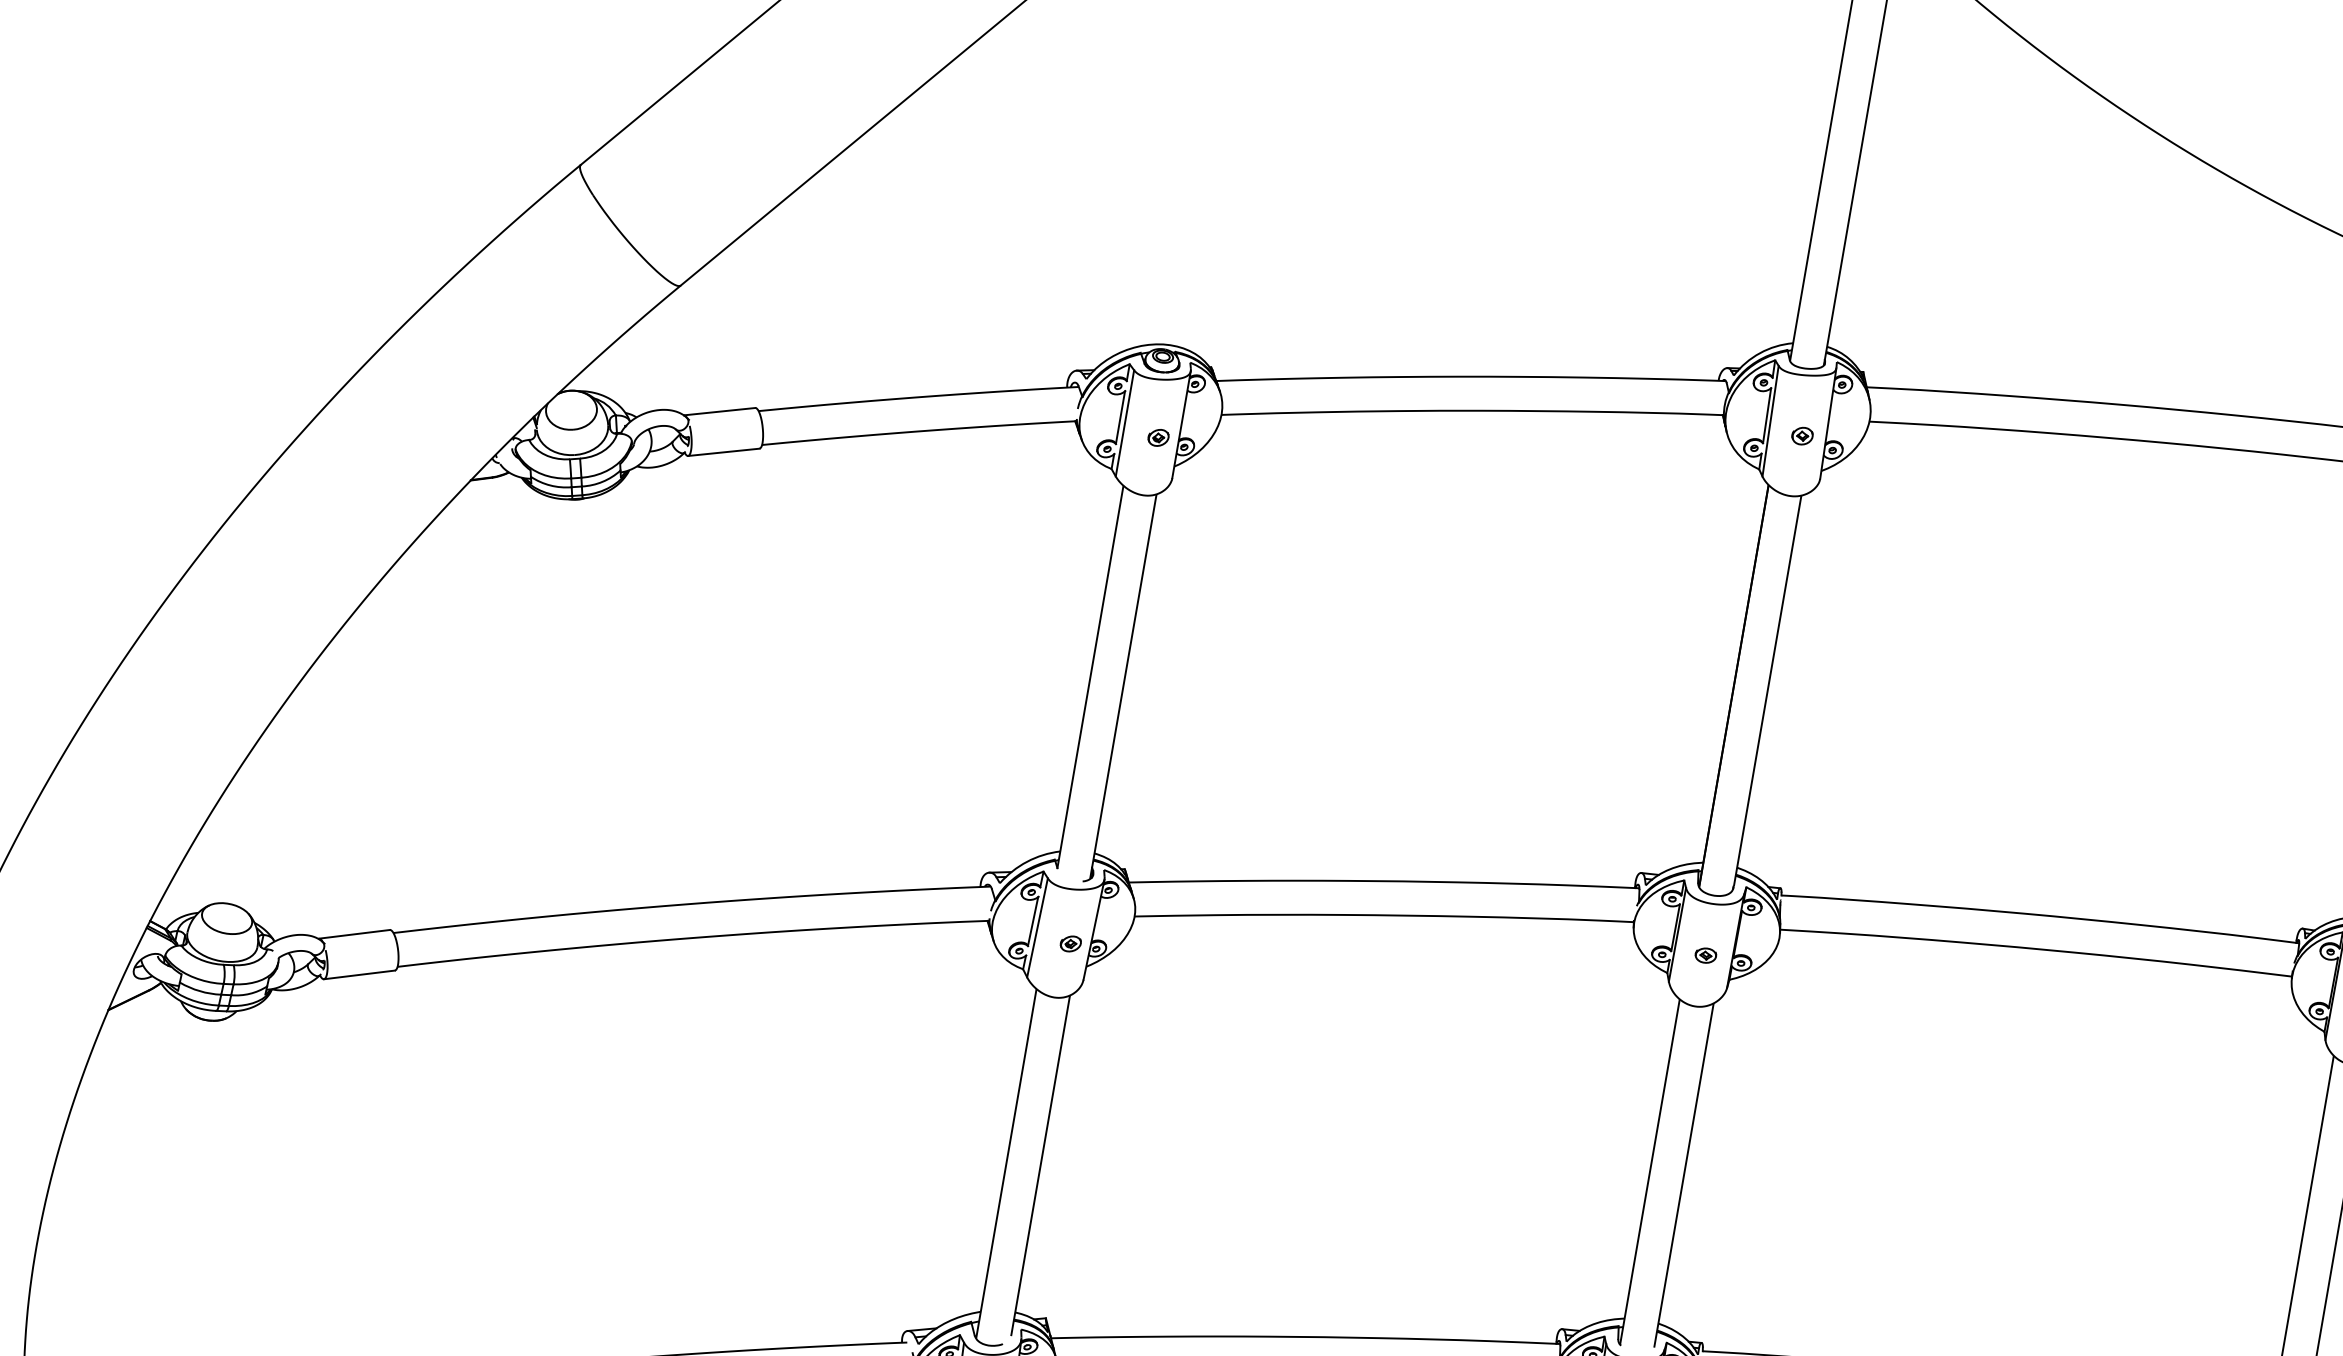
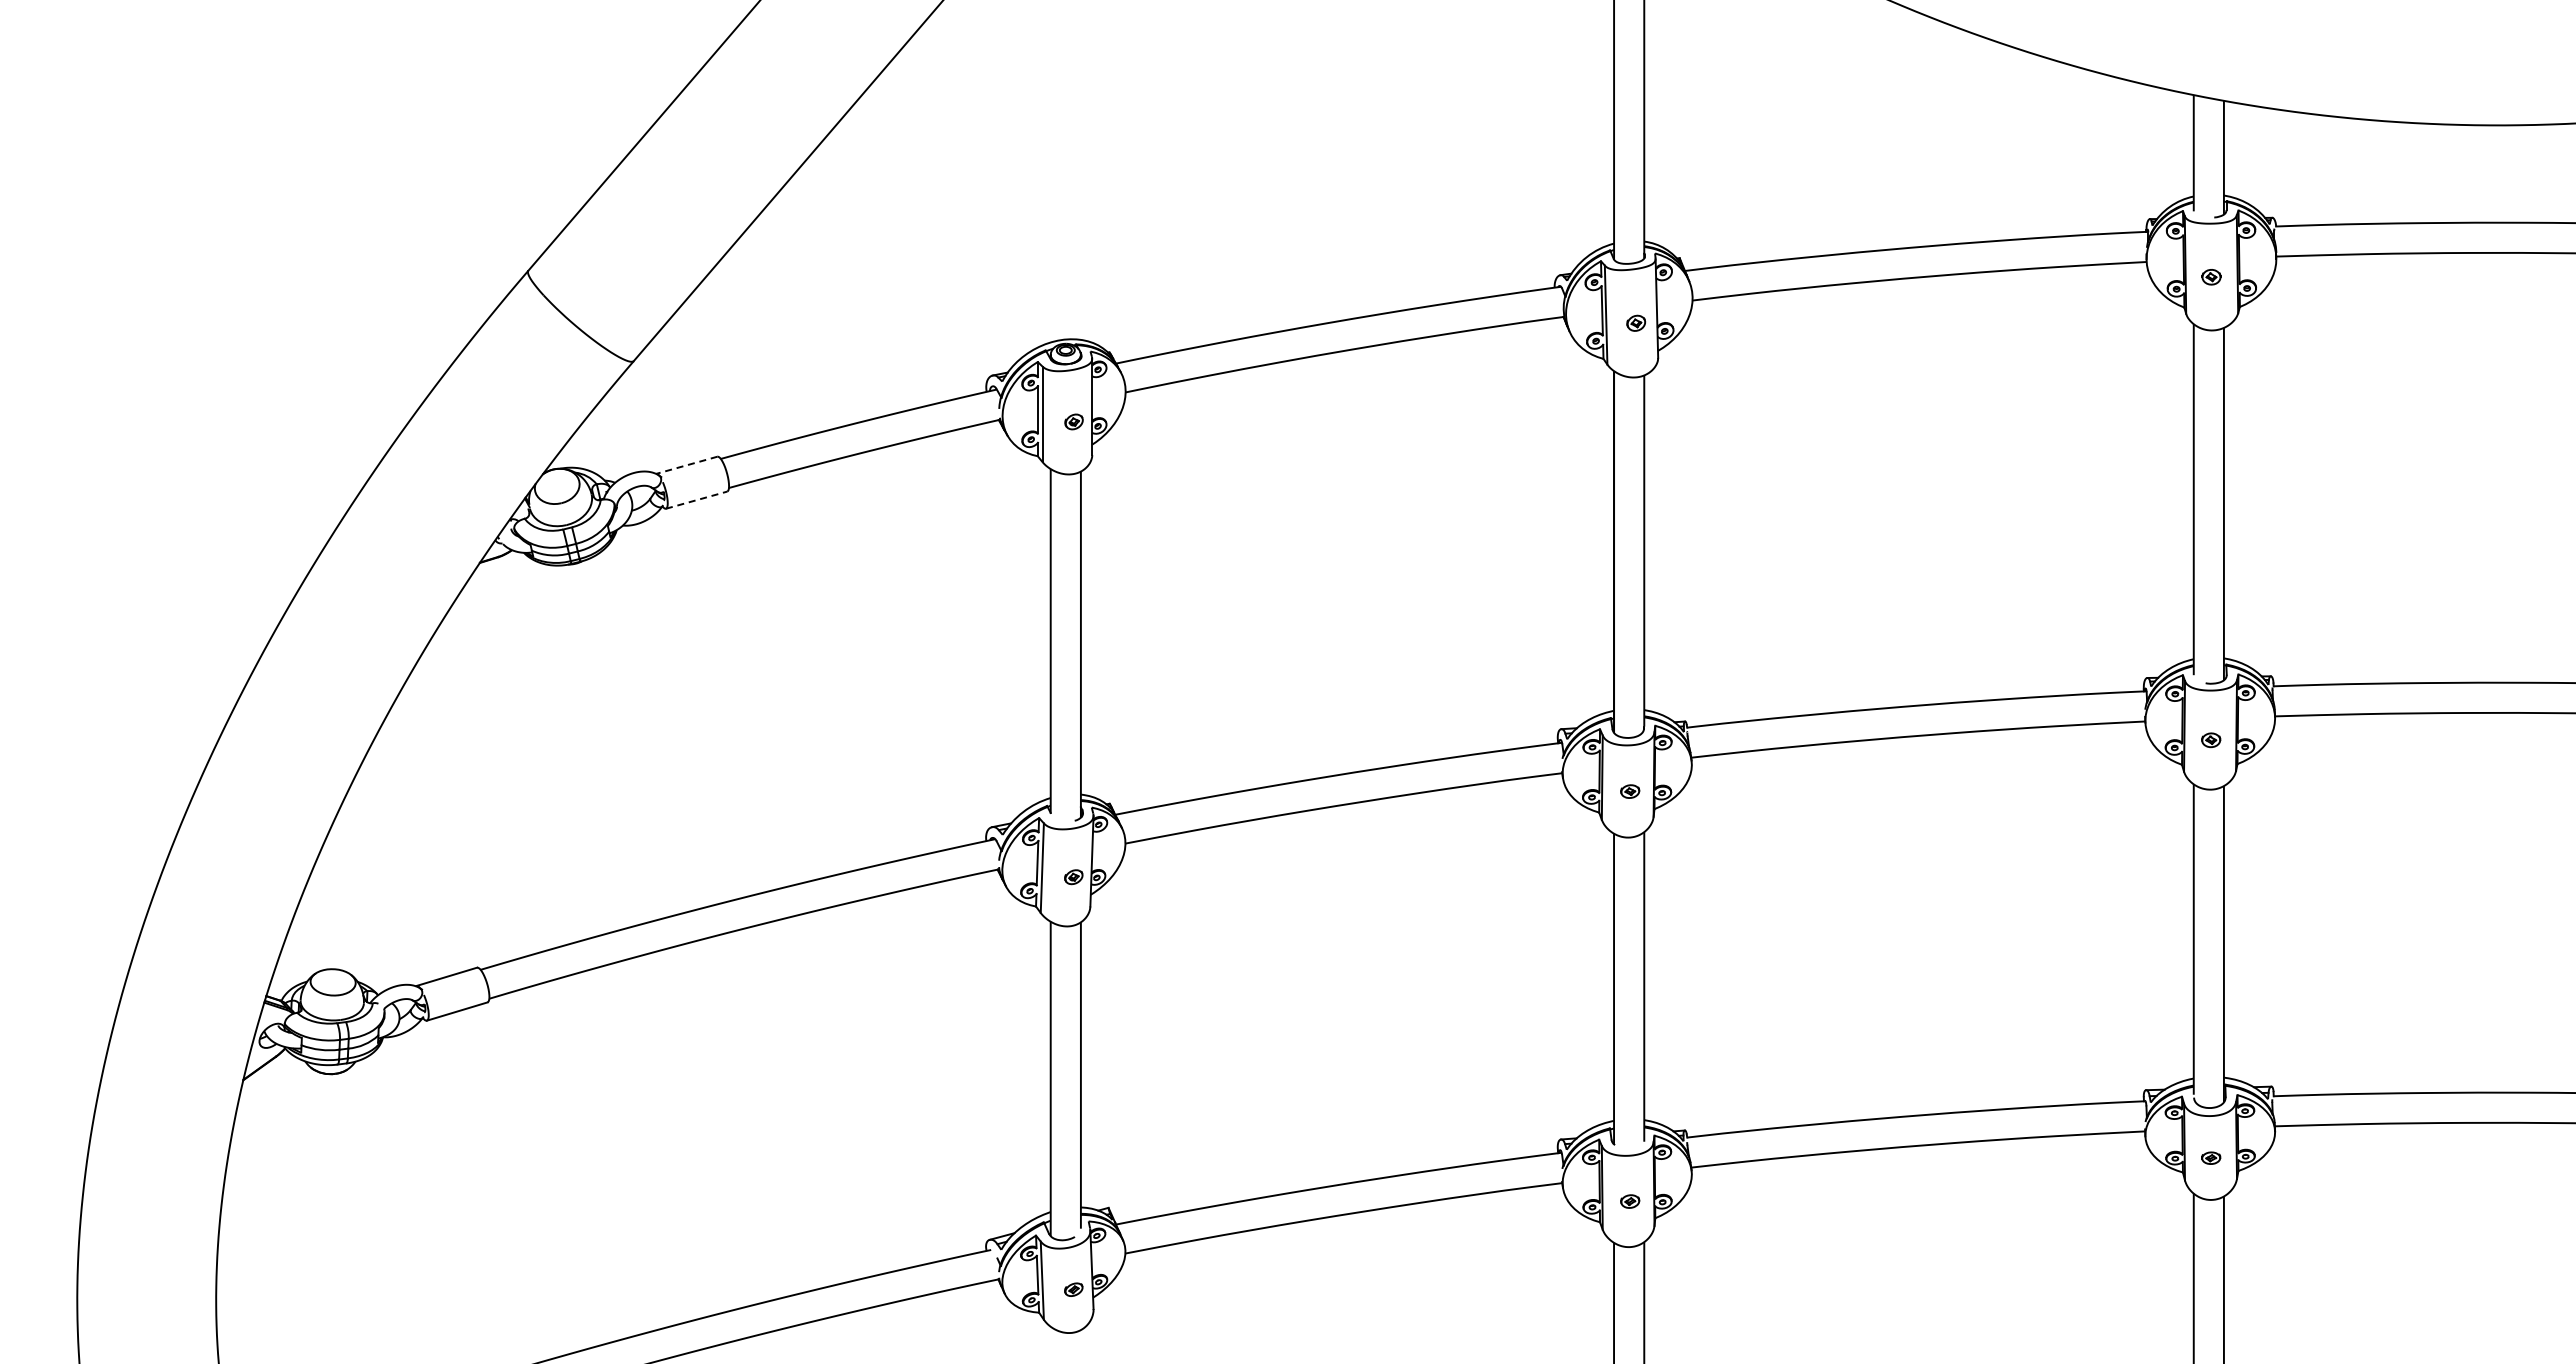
line: (719, 411) -> (686, 465), solid -> dashed
line: (723, 452) -> (696, 500), solid -> dashed

